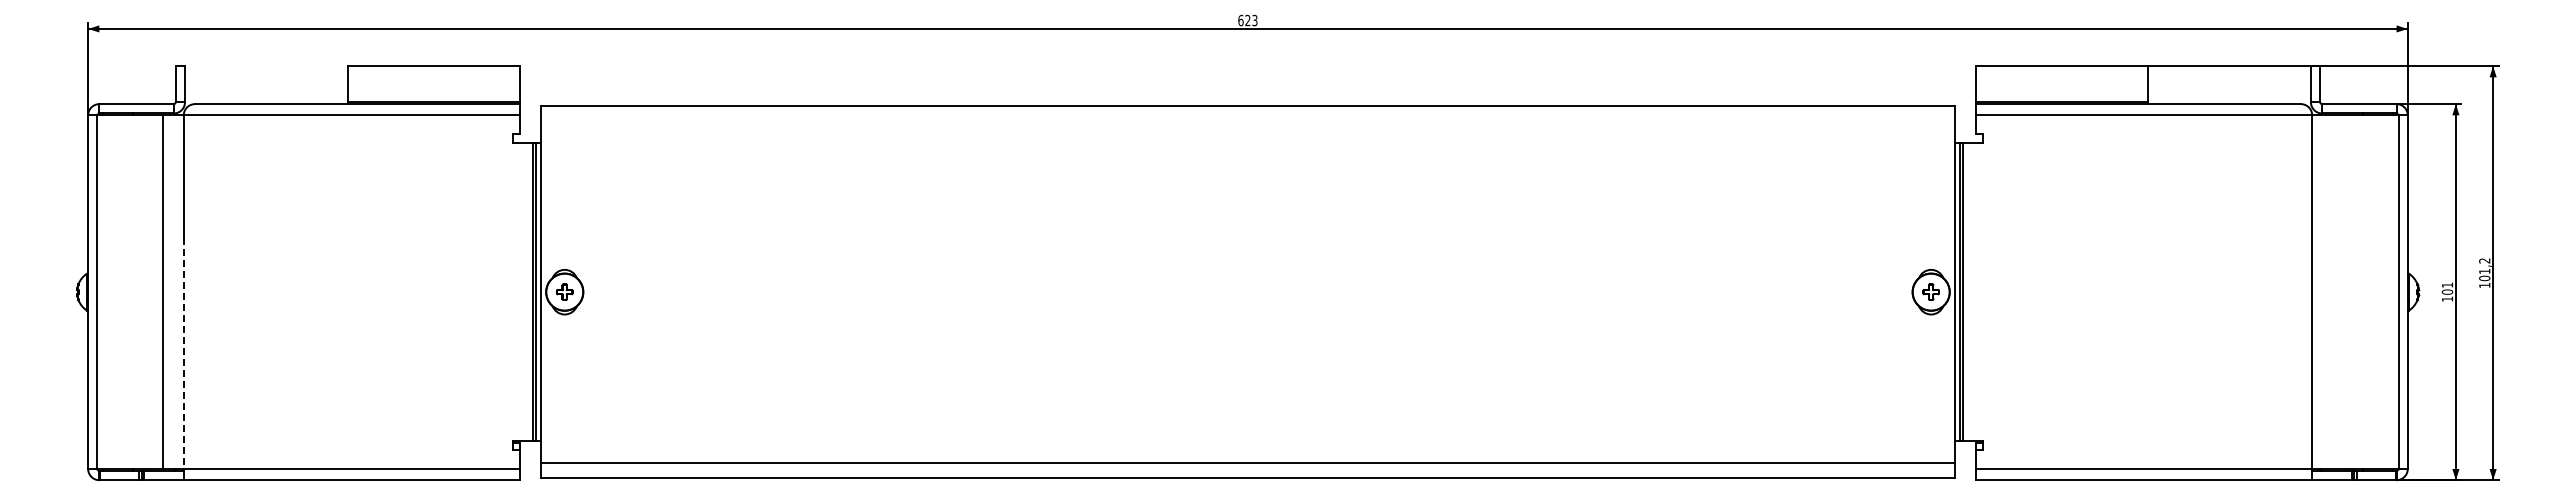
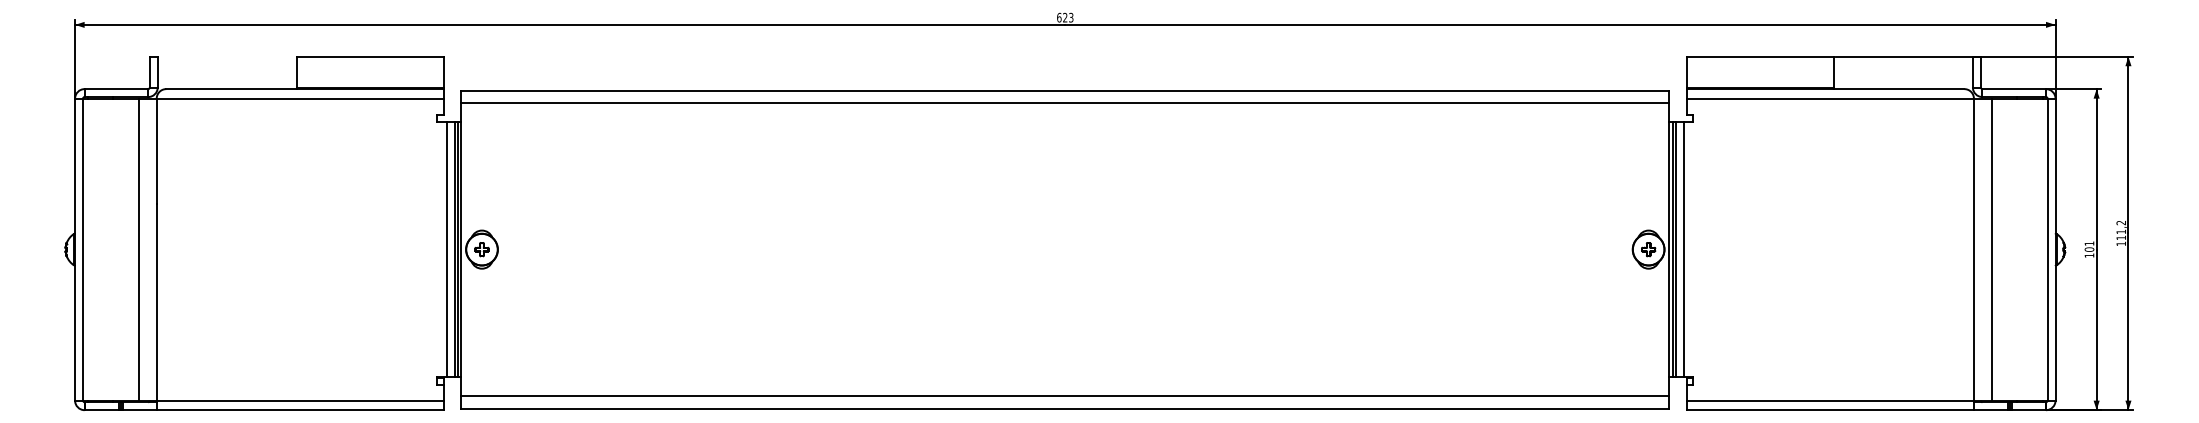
line: (1247, 120) -> (1064, 103), added
text: (2484, 278) -> (2121, 237), 101,2 -> 111,2
line: (523, 292) -> (446, 249), added
line: (1972, 292) -> (1683, 249), added
line: (2333, 292) -> (1992, 249), added
line: (183, 354) -> (156, 302), dashed -> solid

